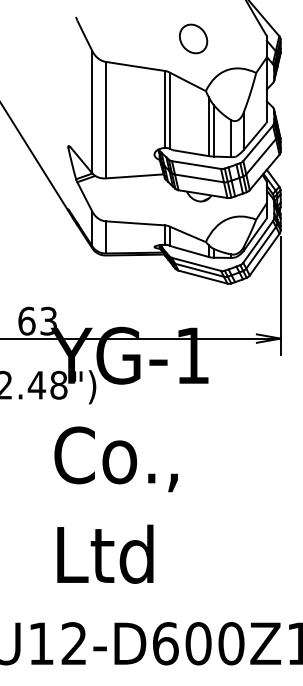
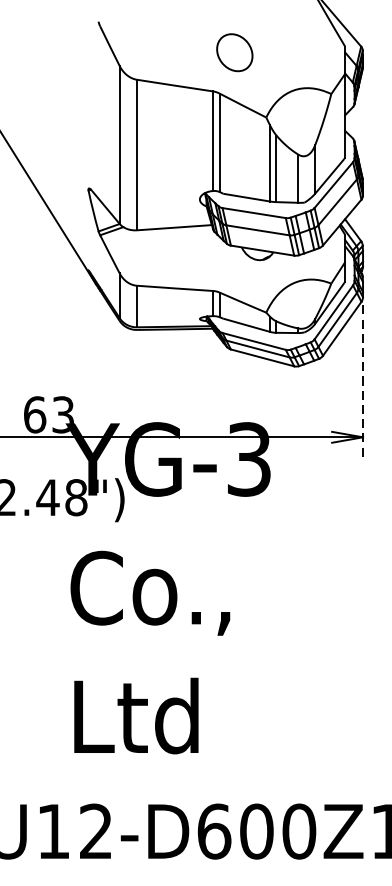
part: (193, 38) -> (234, 52), moved
line: (280, 296) -> (362, 382), solid -> dashed
text: (192, 355) -> (248, 459), YG-1 -> YG-3

